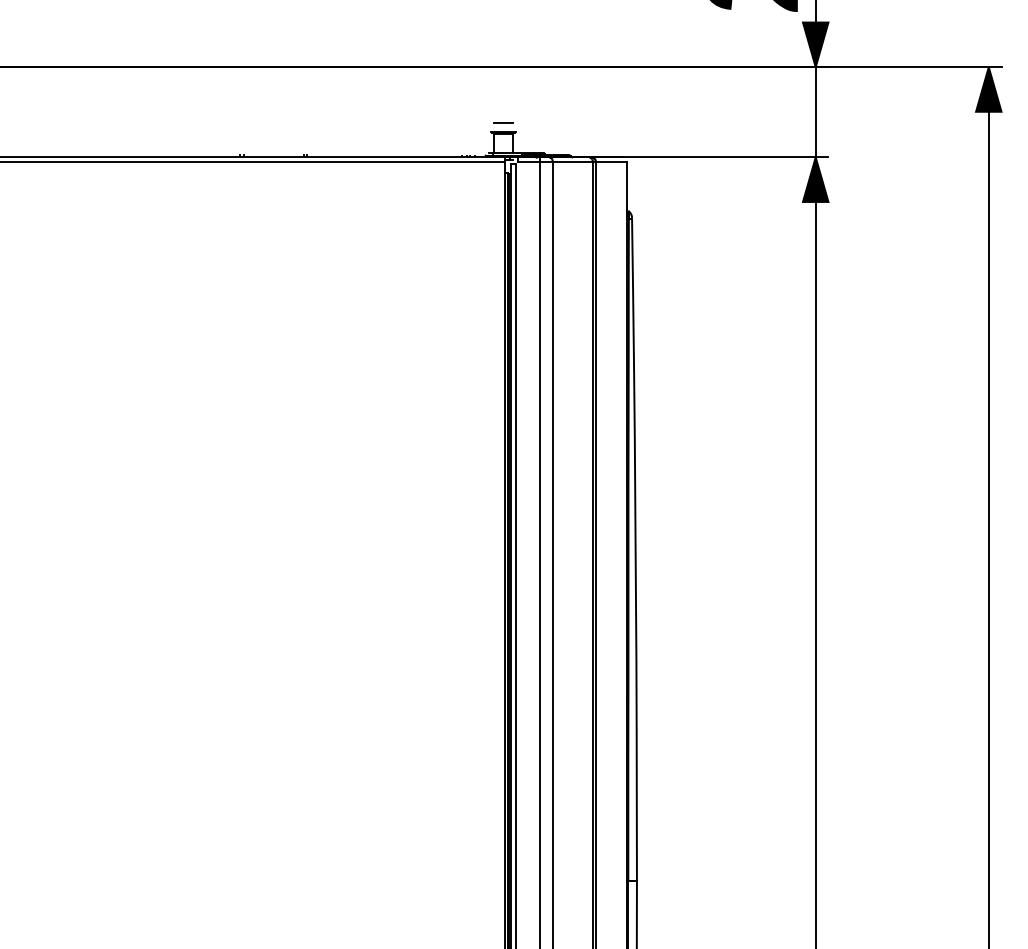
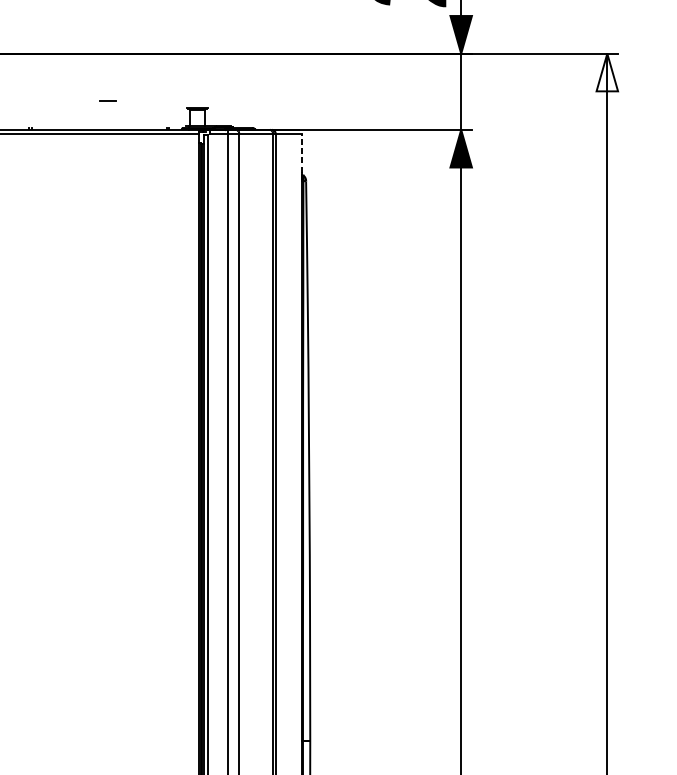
fill: (988, 89) -> (607, 72), removed
line: (503, 122) -> (108, 100), moved
line: (627, 184) -> (302, 152), solid -> dashed

